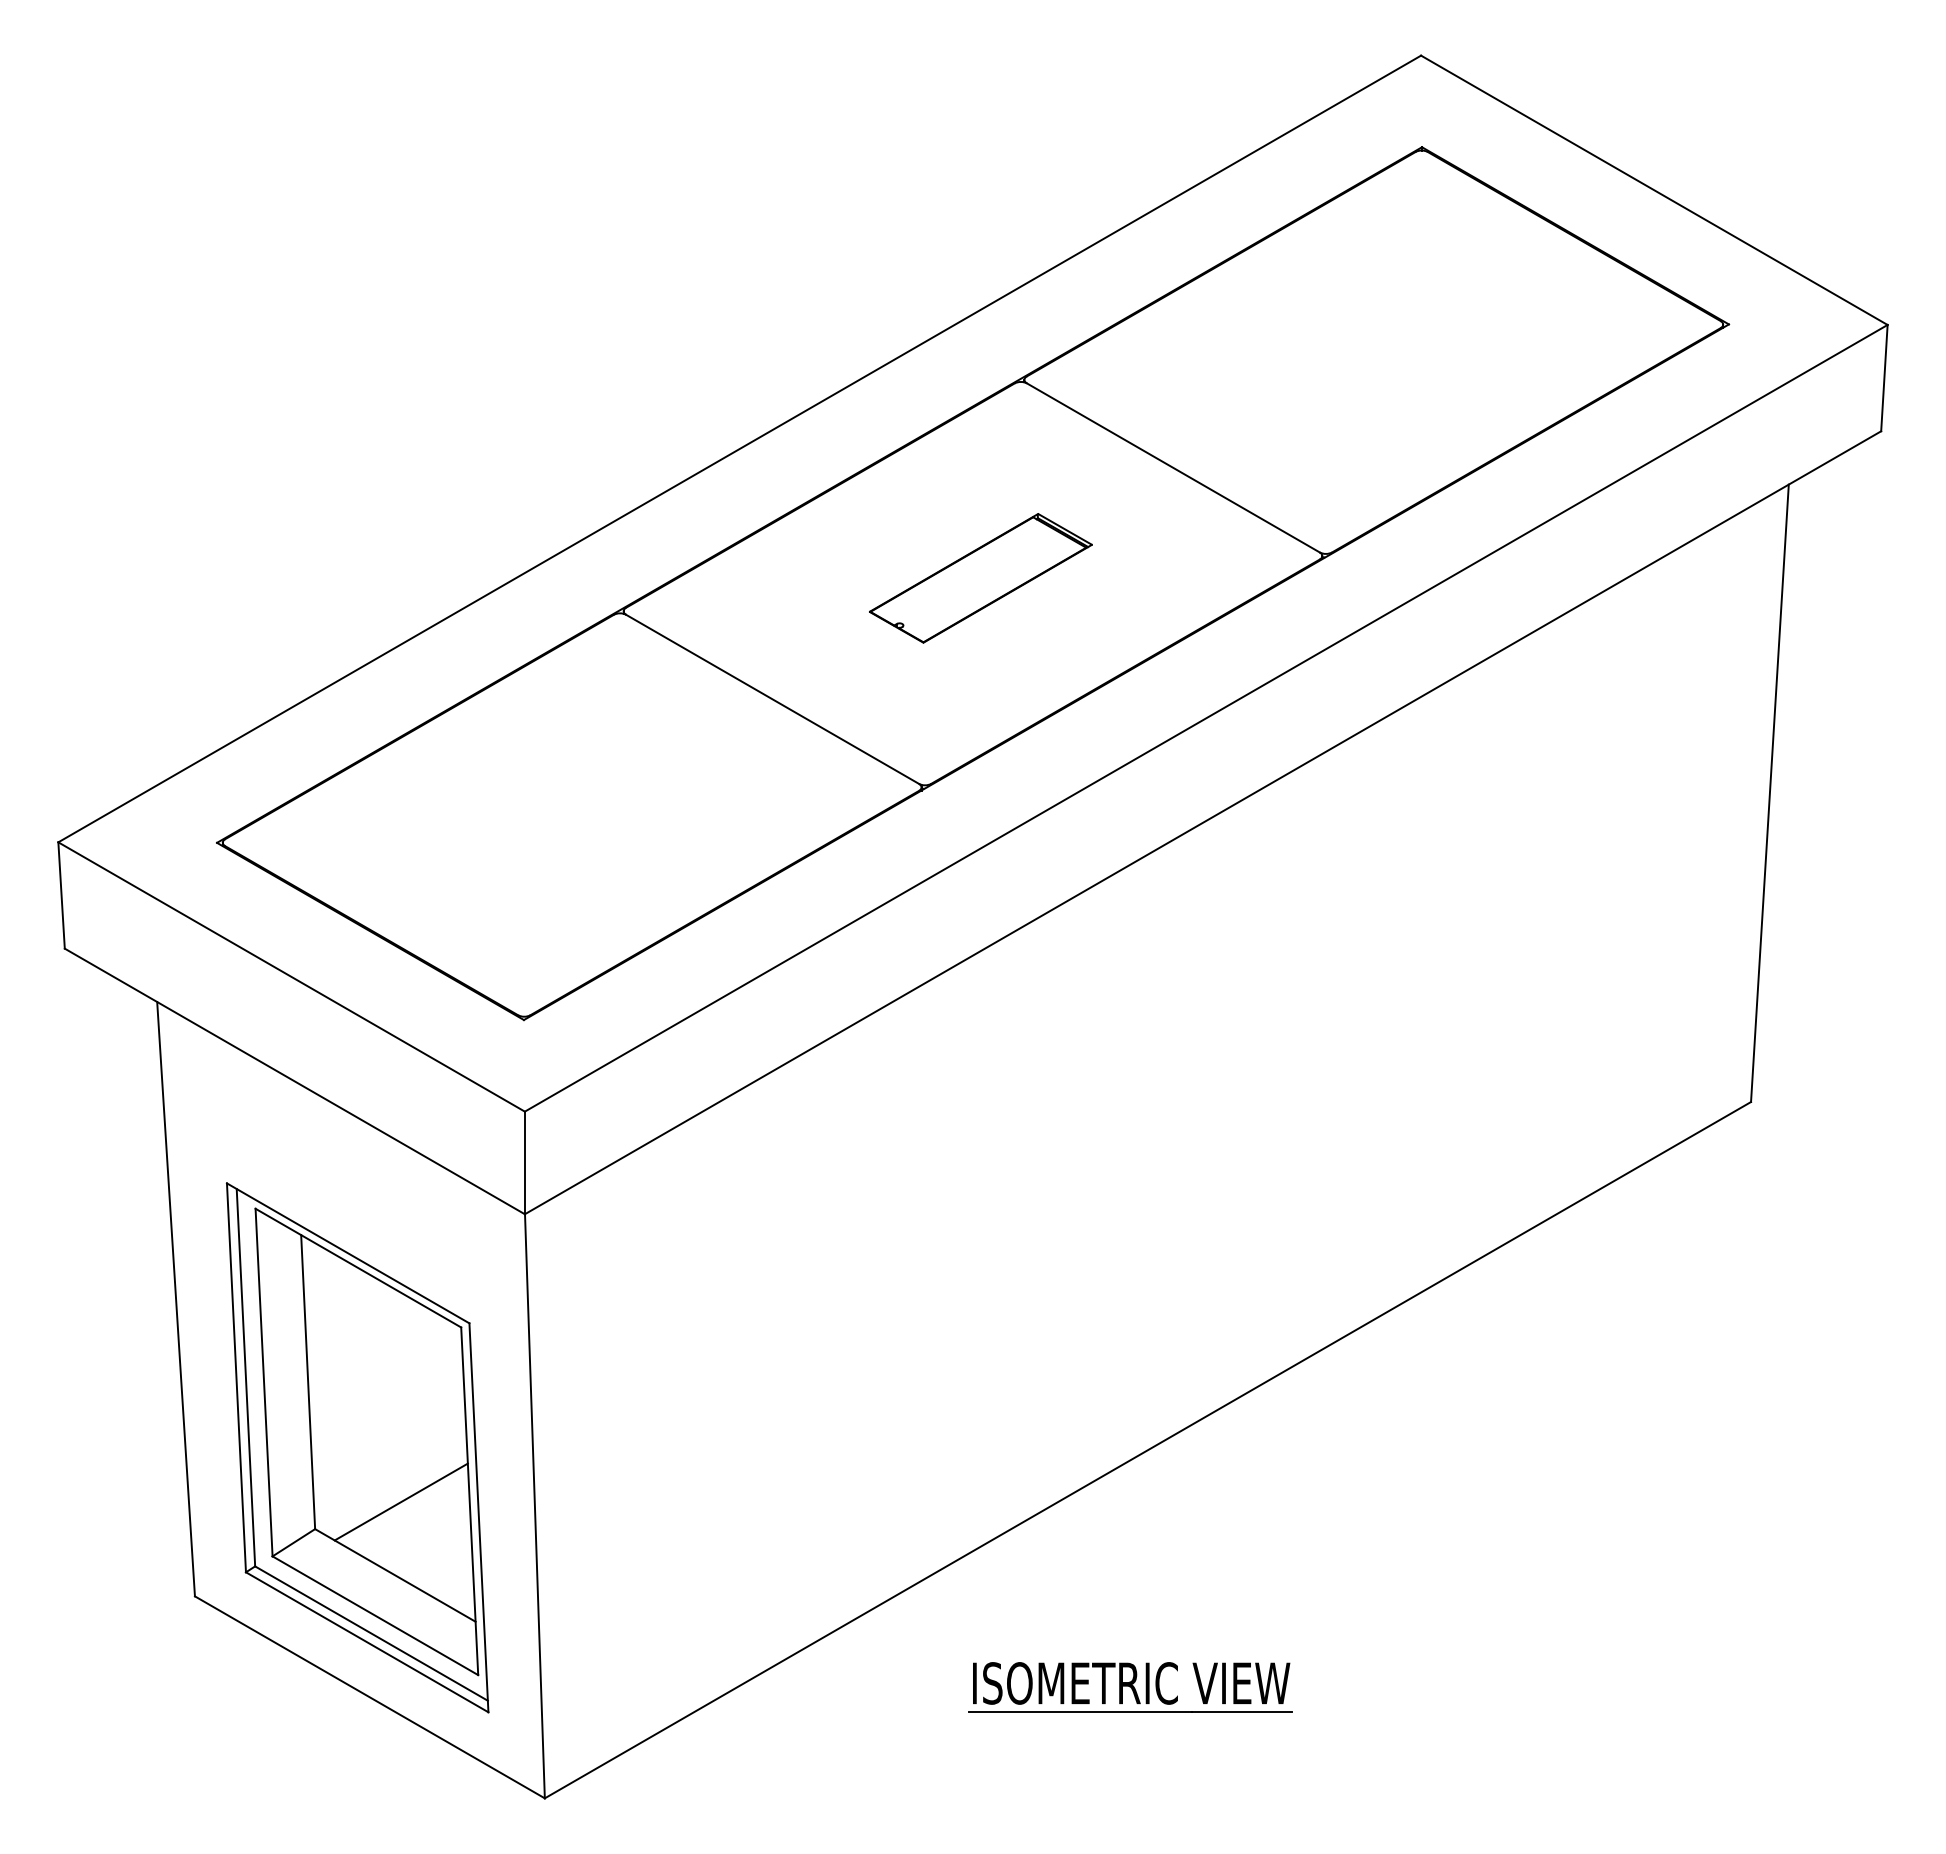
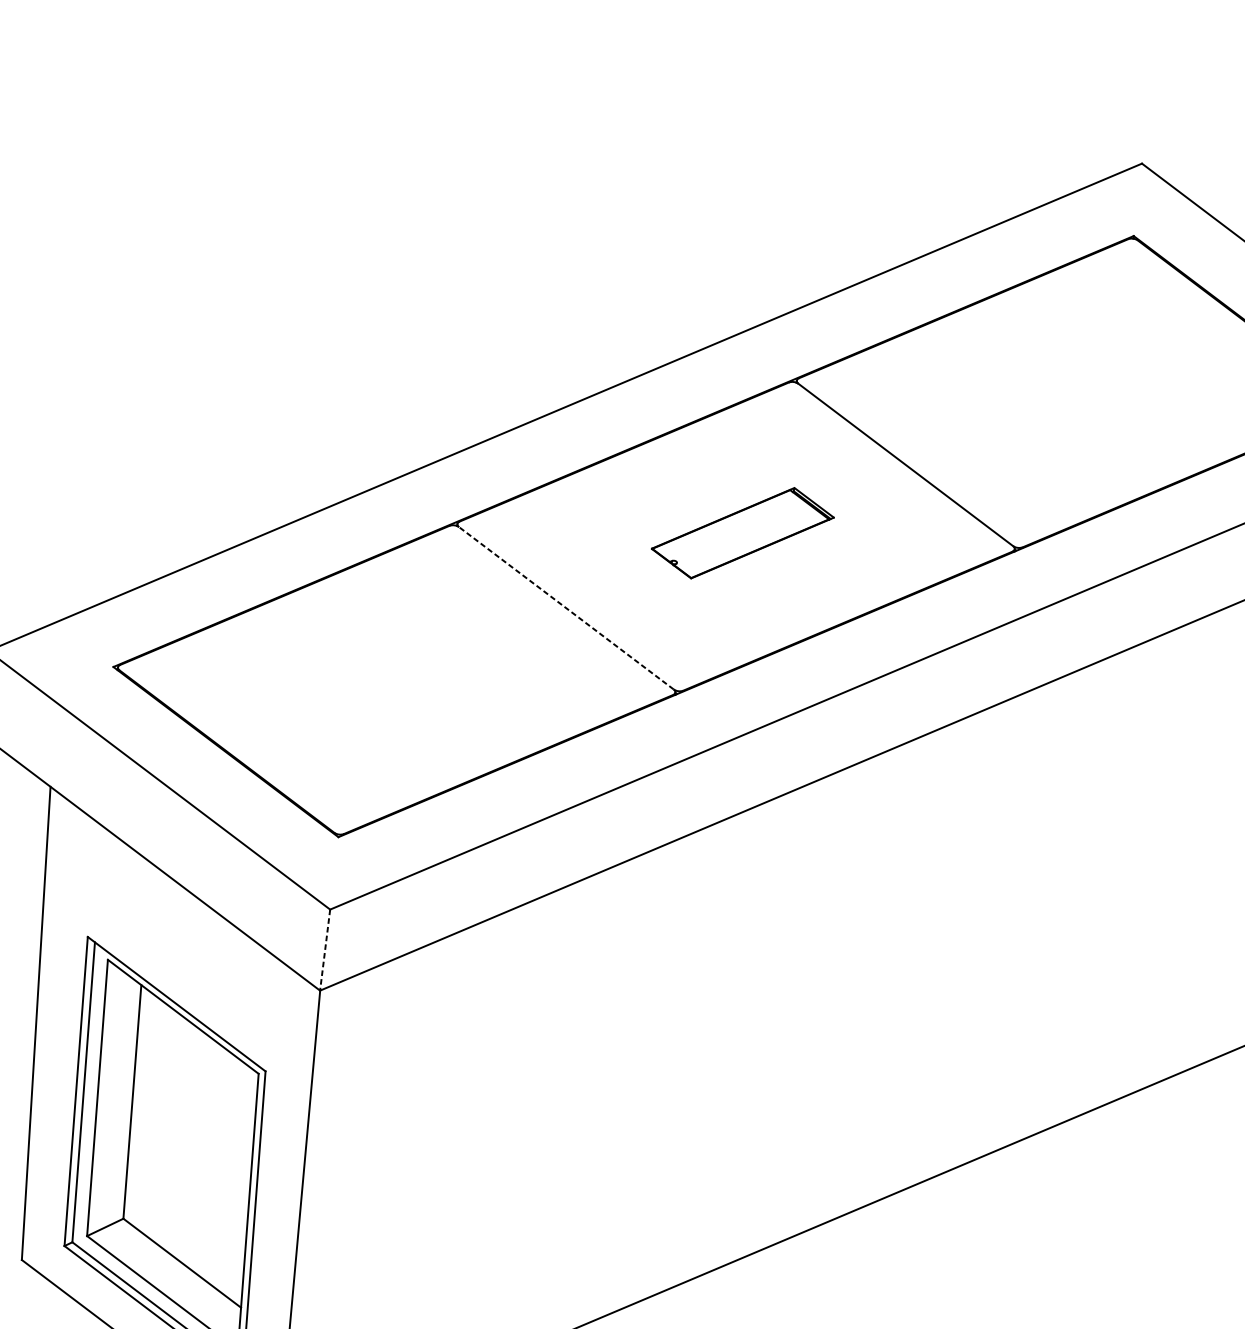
line: (772, 699) -> (566, 608), solid -> dashed
line: (524, 1163) -> (324, 950), solid -> dashed
line: (400, 1501) -> (193, 1205), removed

